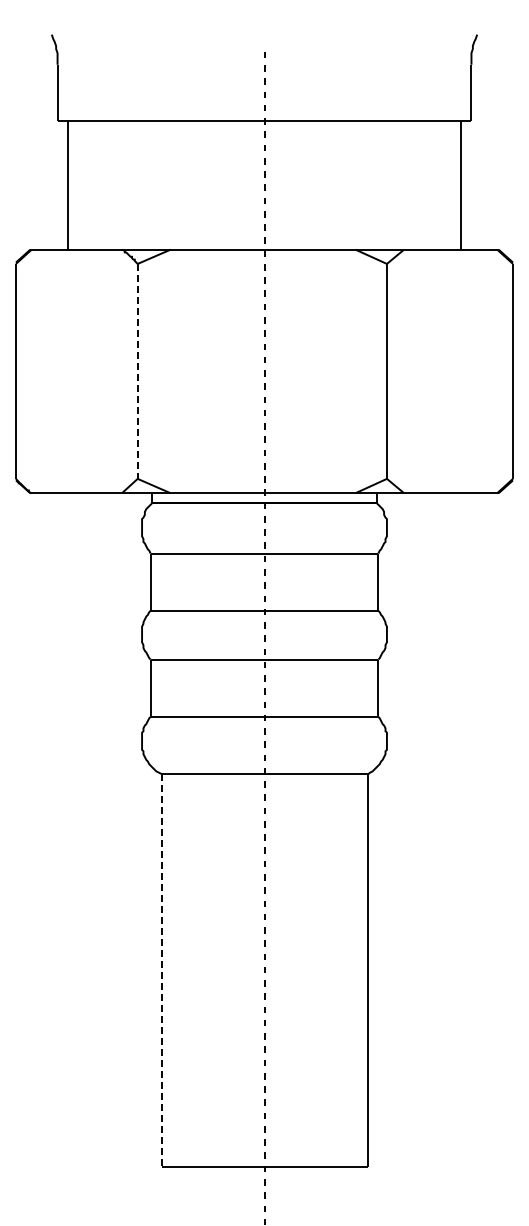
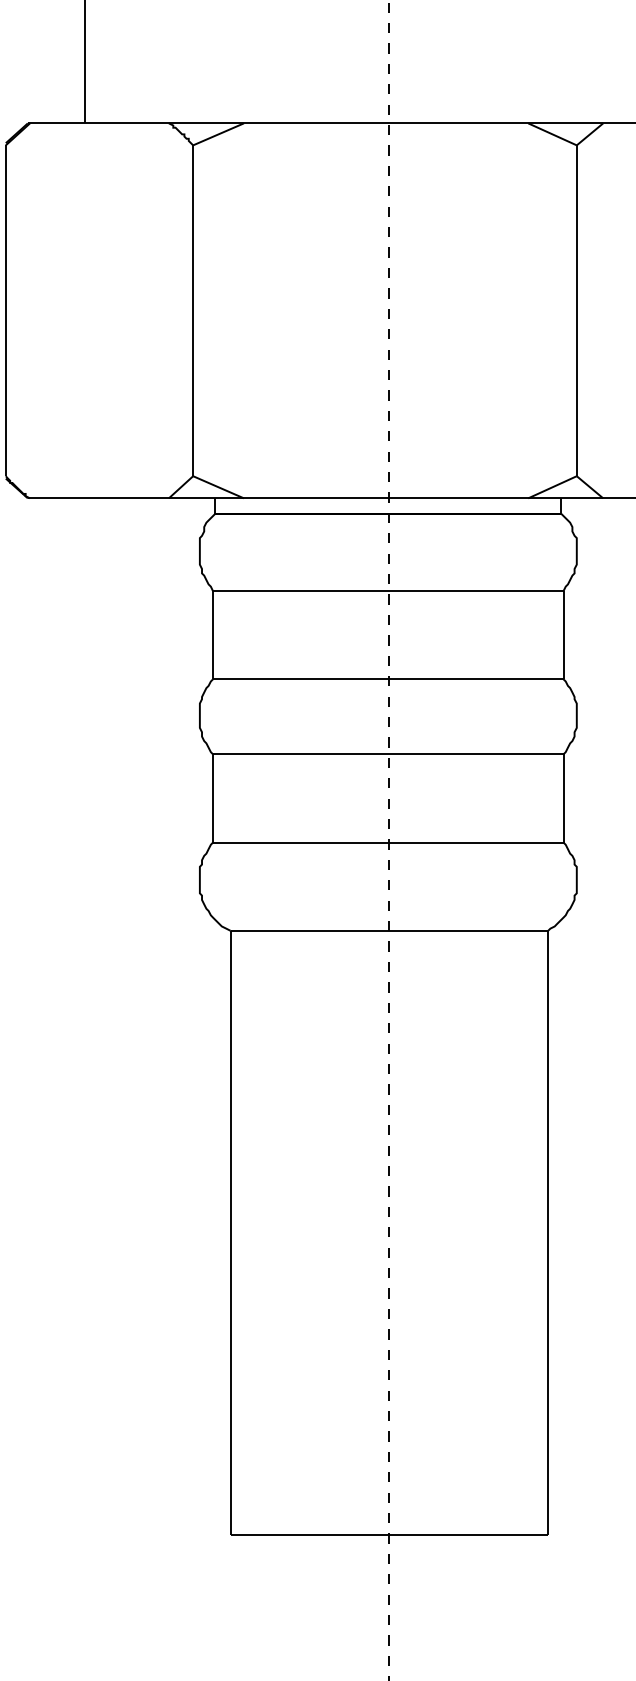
line: (137, 371) -> (192, 310), dashed -> solid
line: (162, 971) -> (231, 1234), dashed -> solid

